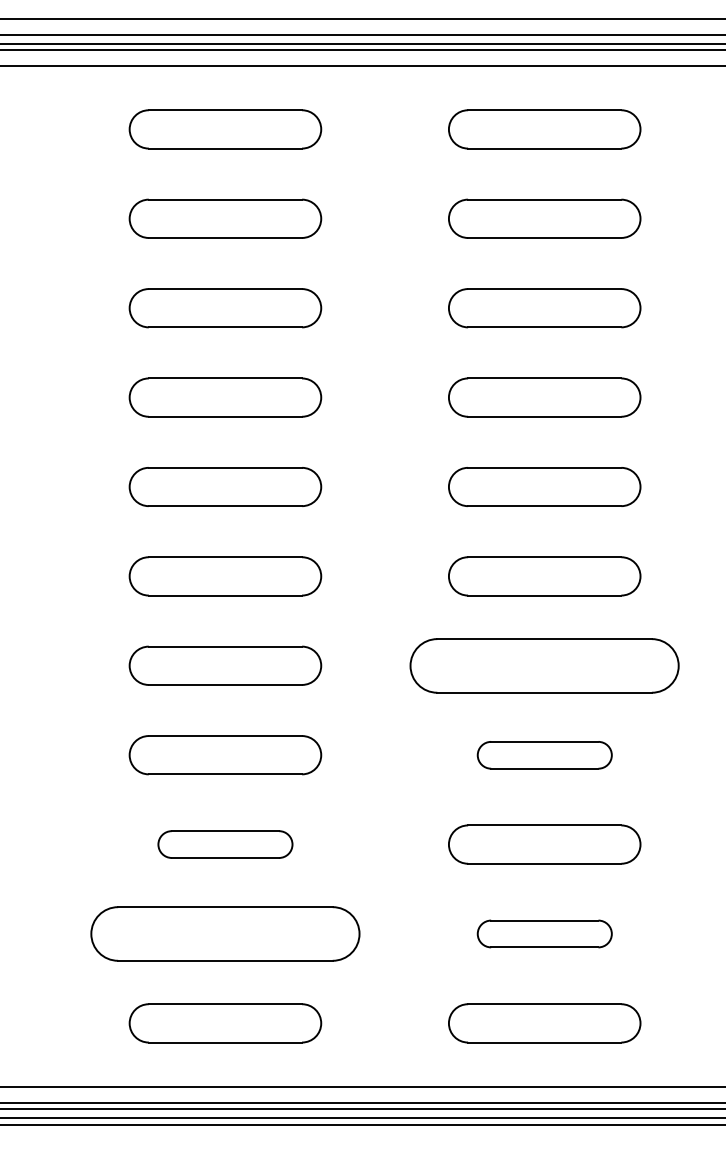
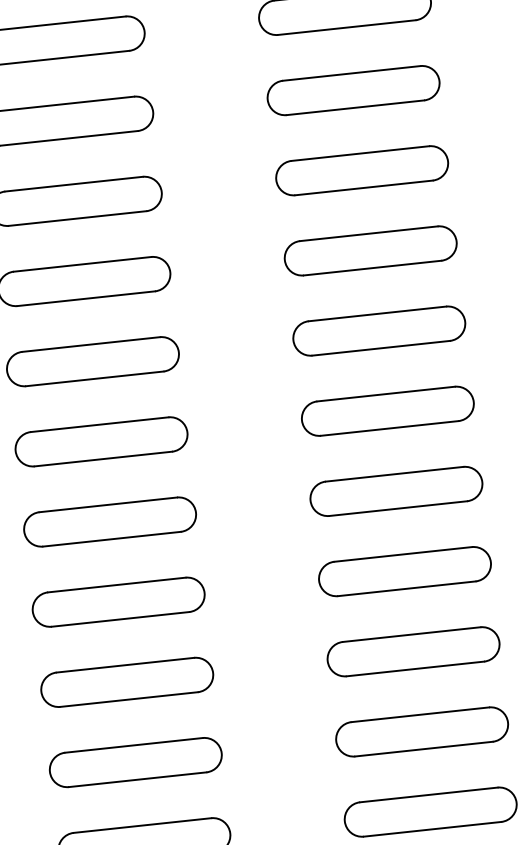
part: (544, 665) -> (396, 491), size x0.71
part: (544, 755) -> (404, 571), size x1.43
part: (225, 844) -> (127, 682), size x1.43
part: (225, 933) -> (135, 762), size x0.71
part: (544, 933) -> (421, 731), size x1.43

